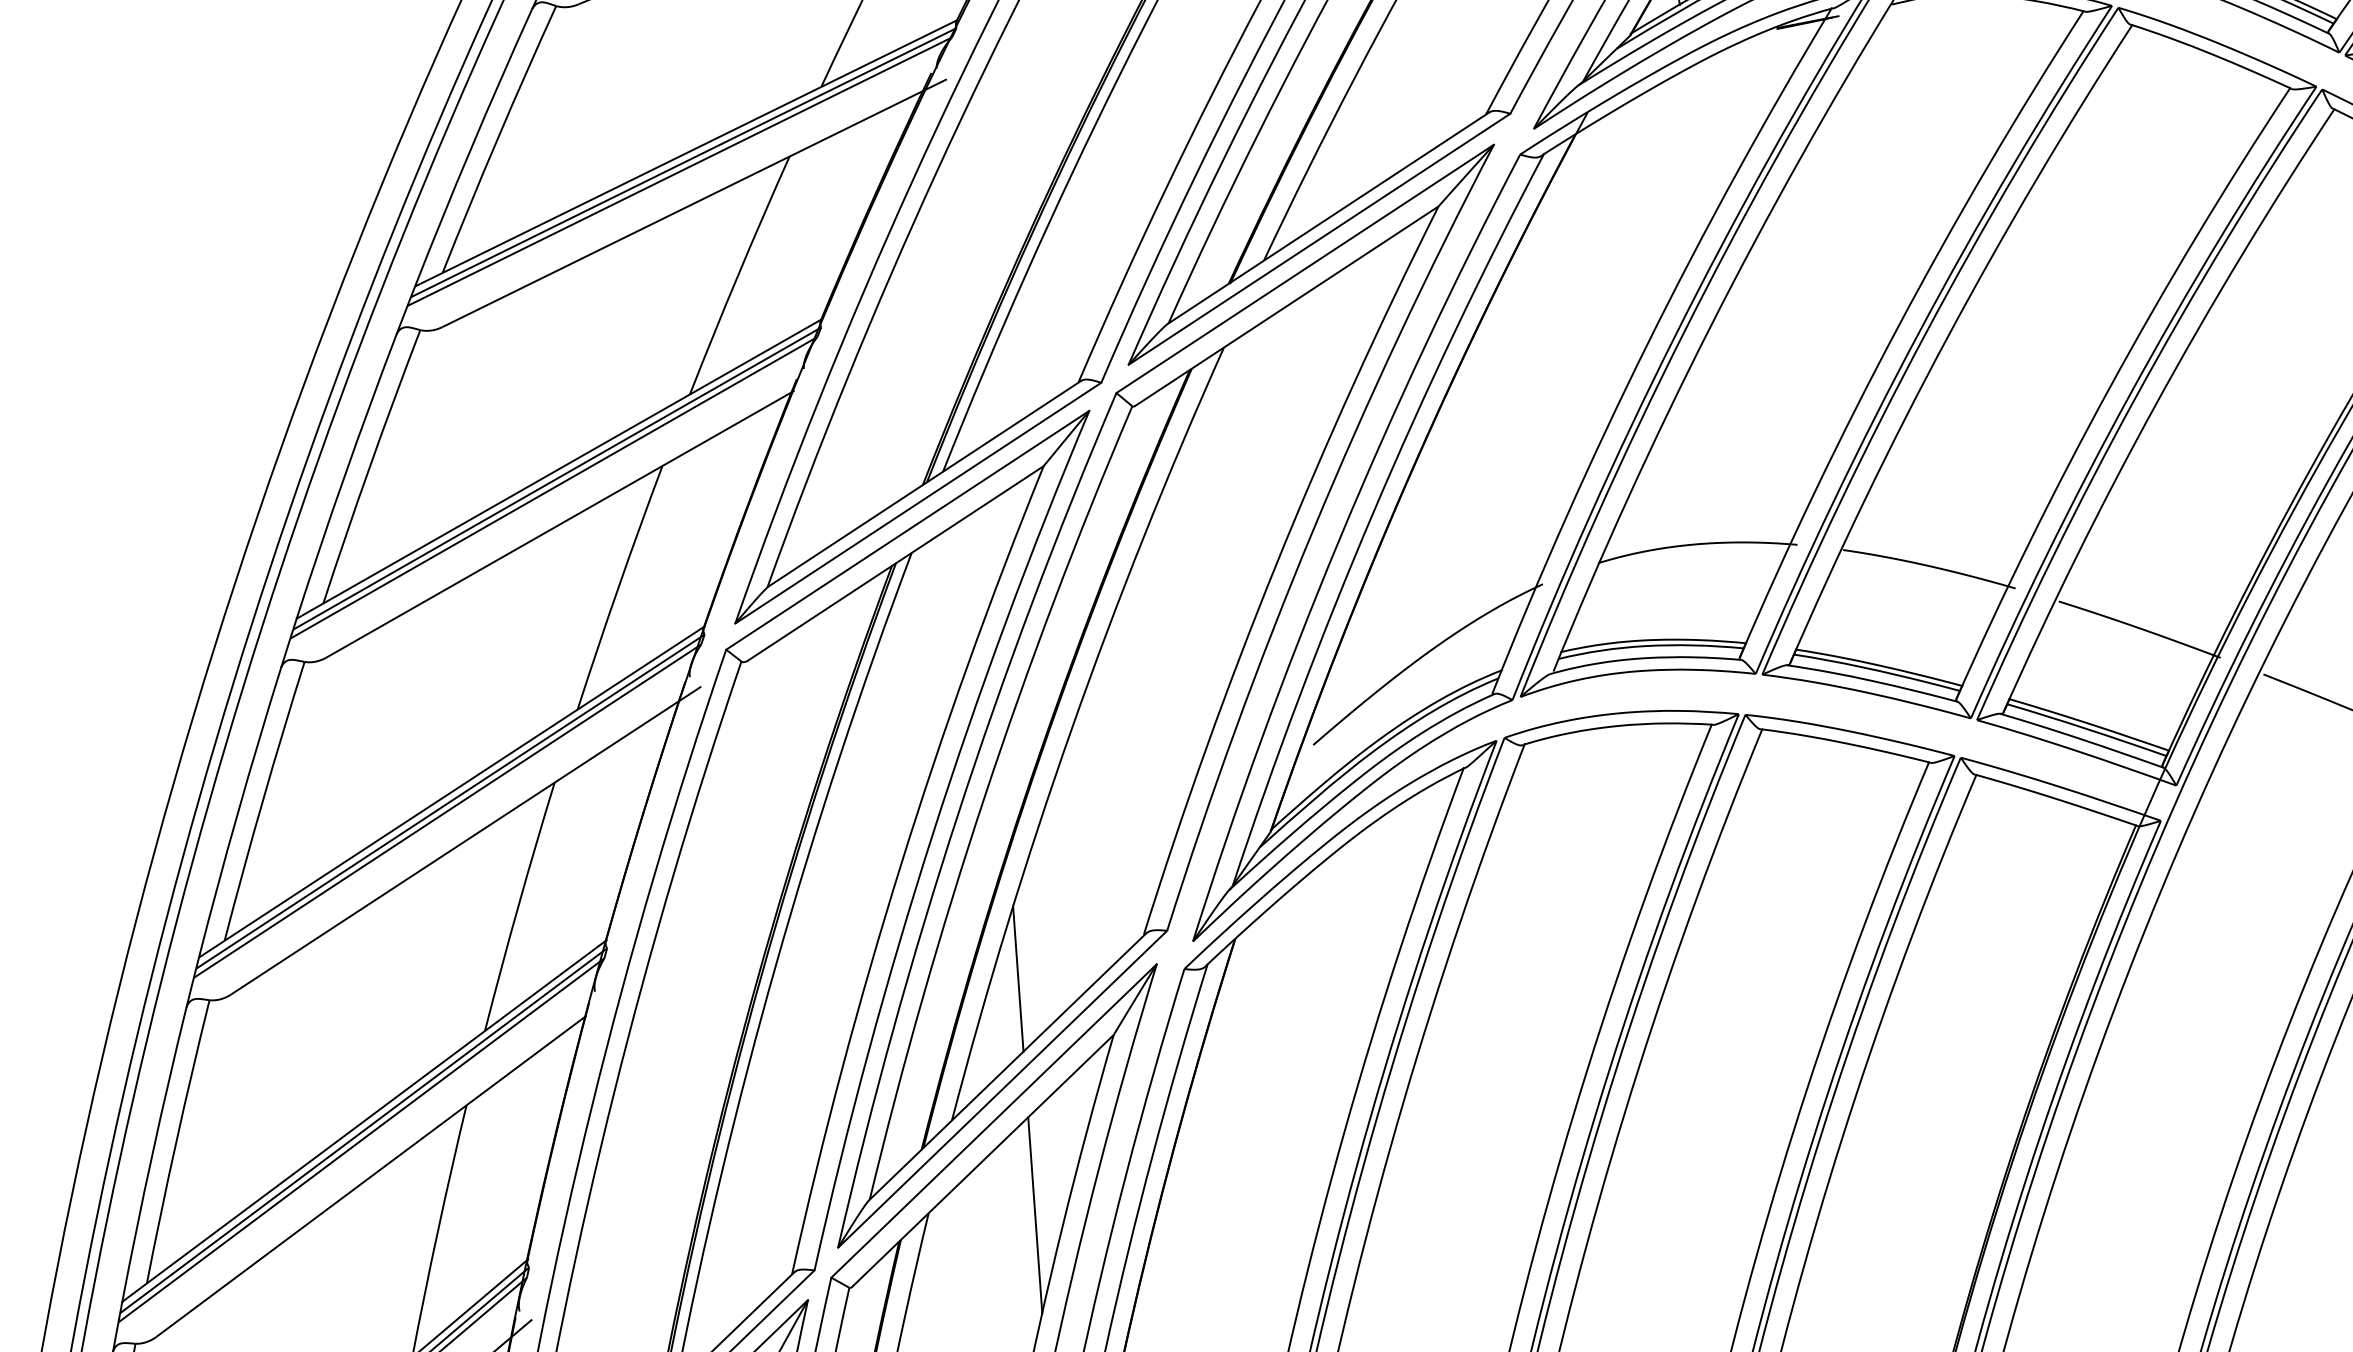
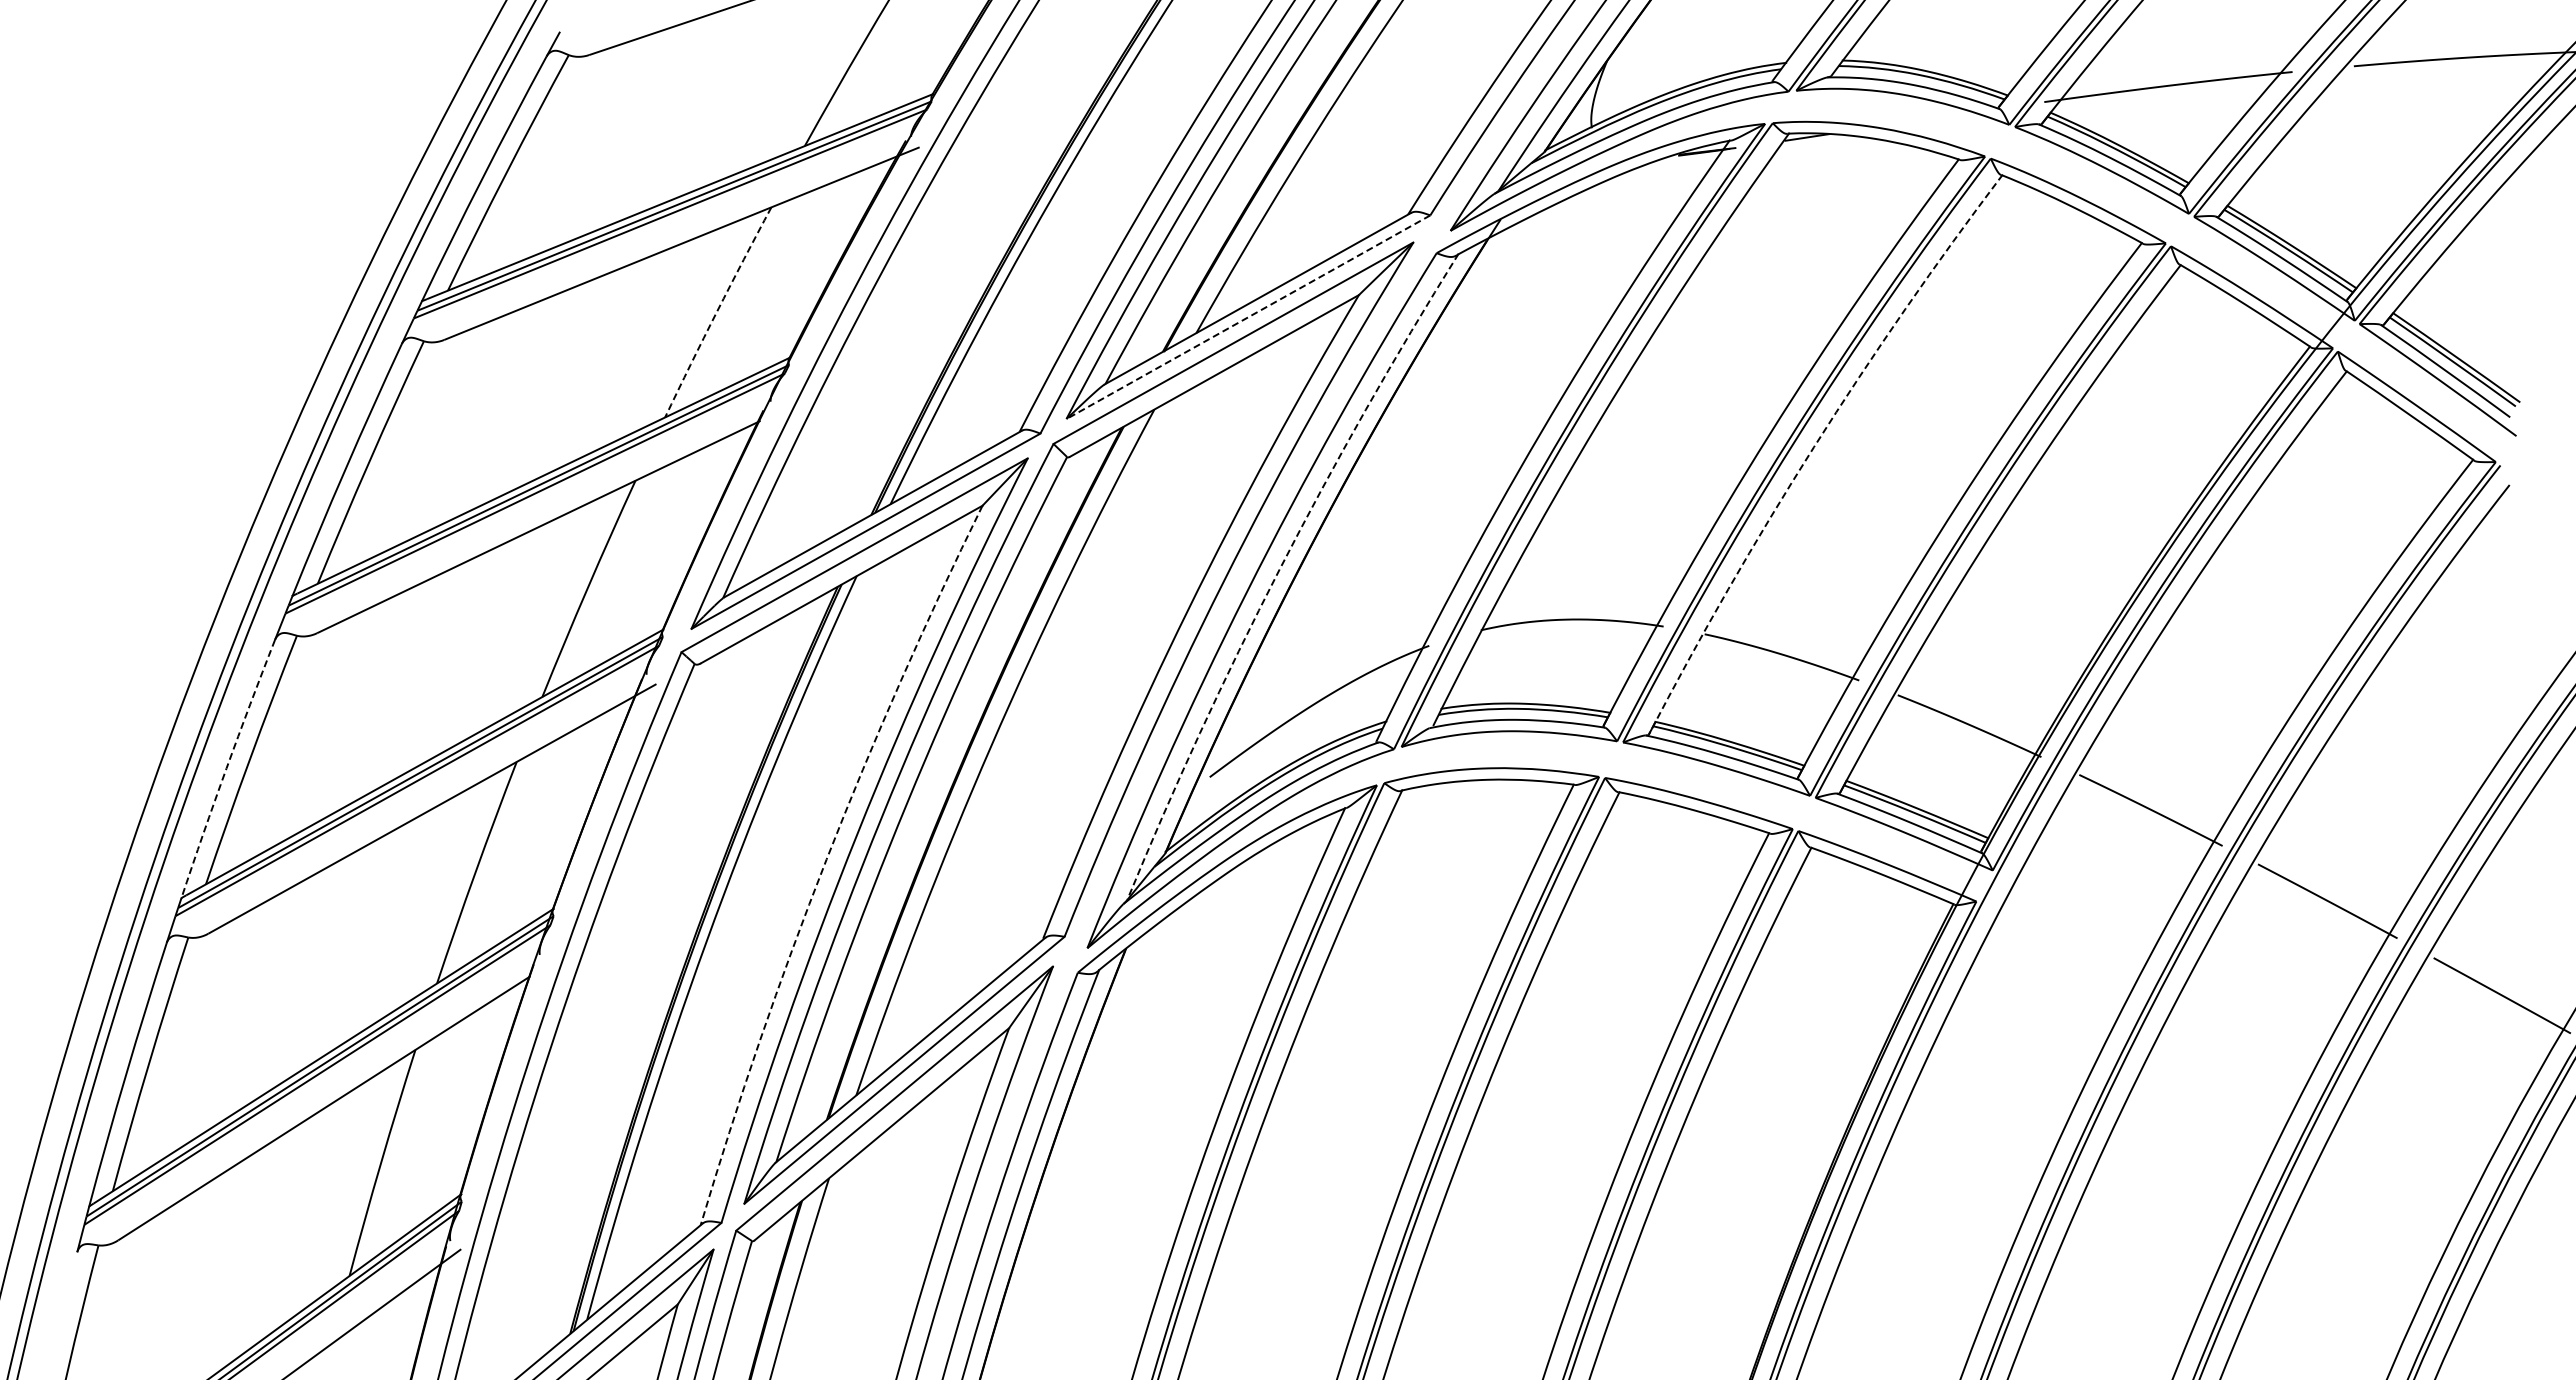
line: (1318, 239) -> (1247, 317), solid -> dashed
arc: (738, 274) -> (717, 311), solid -> dashed
arc: (1947, 337) -> (1813, 447), solid -> dashed
arc: (1373, 512) -> (1279, 569), solid -> dashed
arc: (238, 812) -> (226, 768), solid -> dashed
arc: (900, 864) -> (826, 859), solid -> dashed
line: (1017, 978) -> (925, 970), removed
line: (1034, 1214) -> (925, 1186), removed

